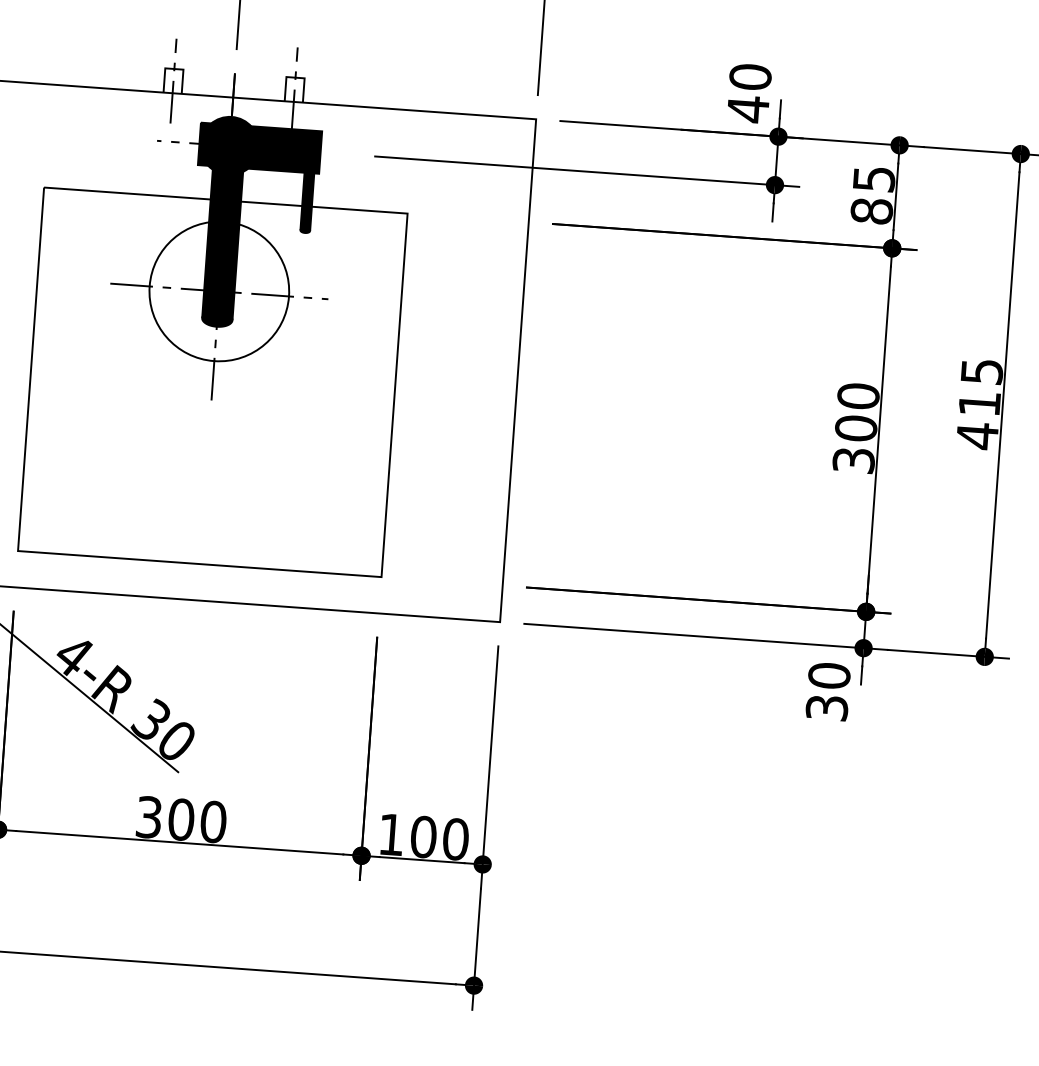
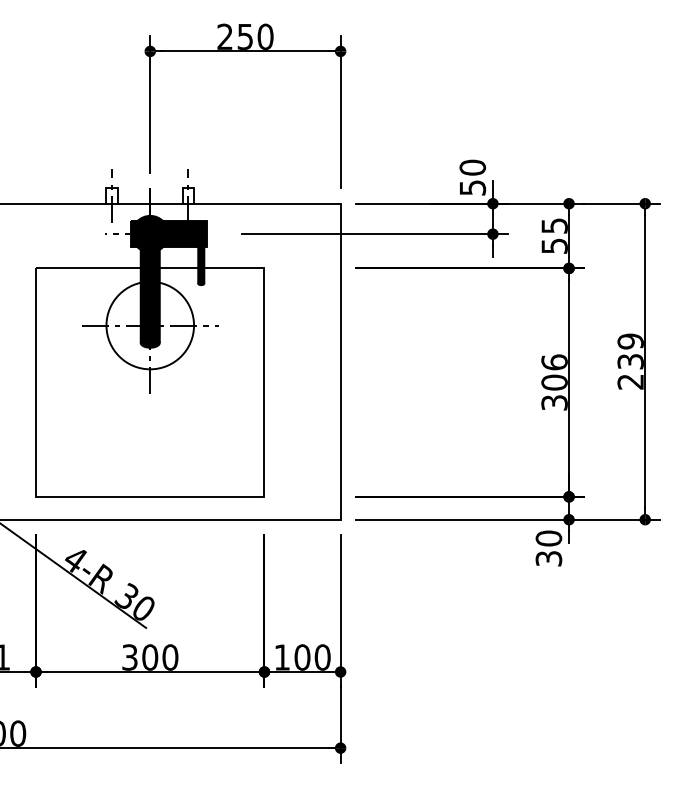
text: (749, 108) -> (473, 187), 40 -> 50
text: (871, 211) -> (554, 246), 85 -> 55
text: (858, 396) -> (554, 362), 300 -> 306
text: (979, 403) -> (630, 361), 415 -> 239

